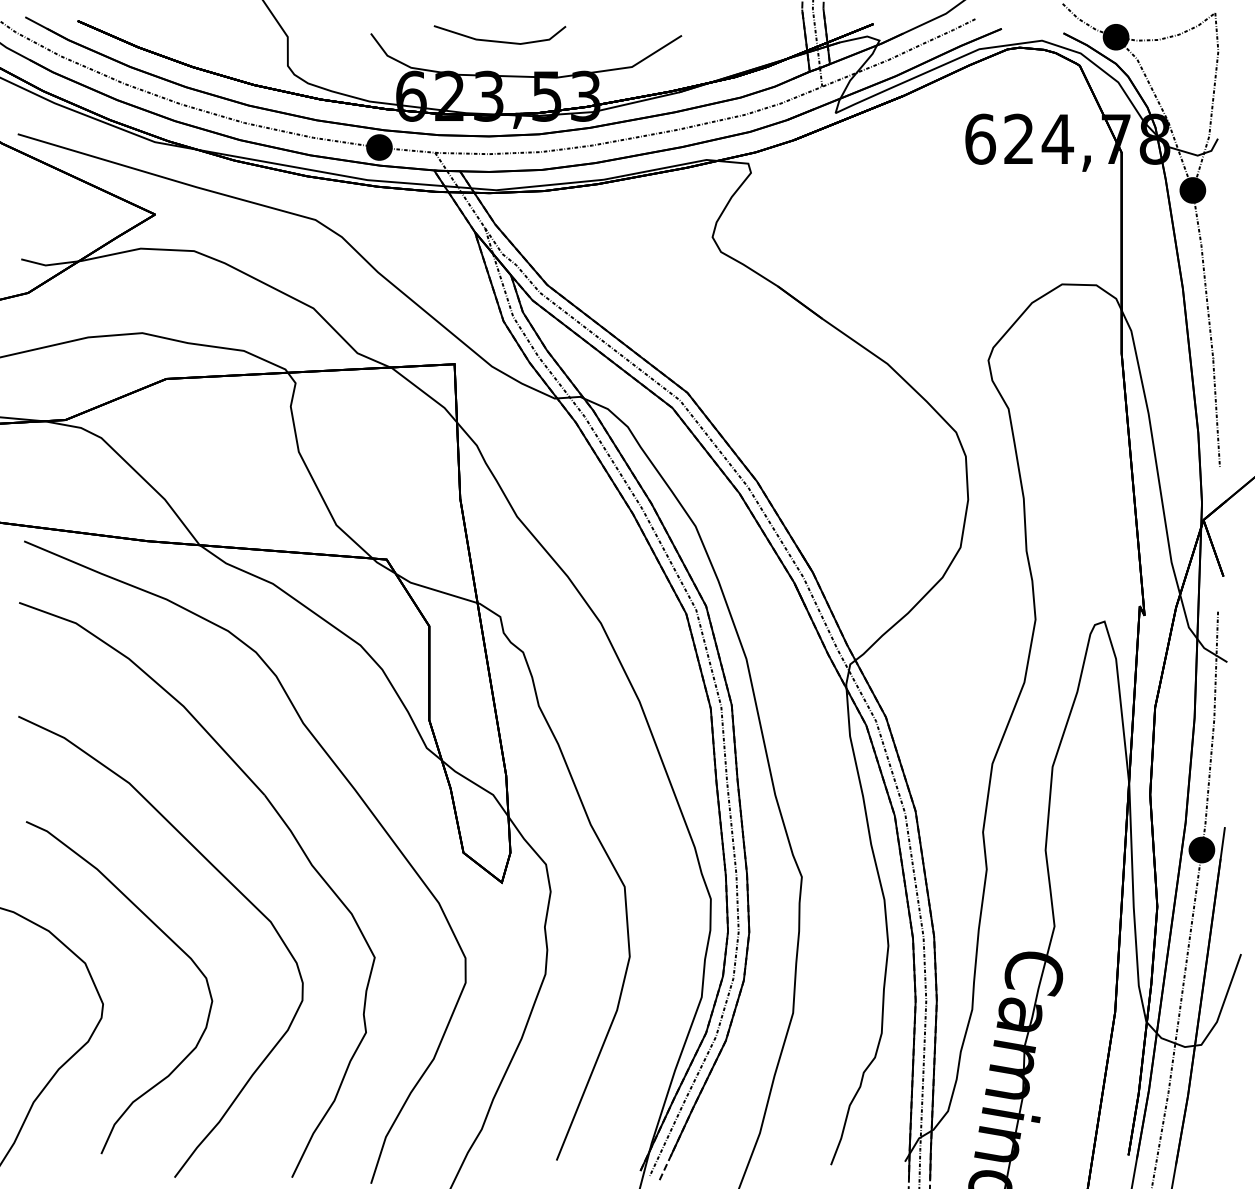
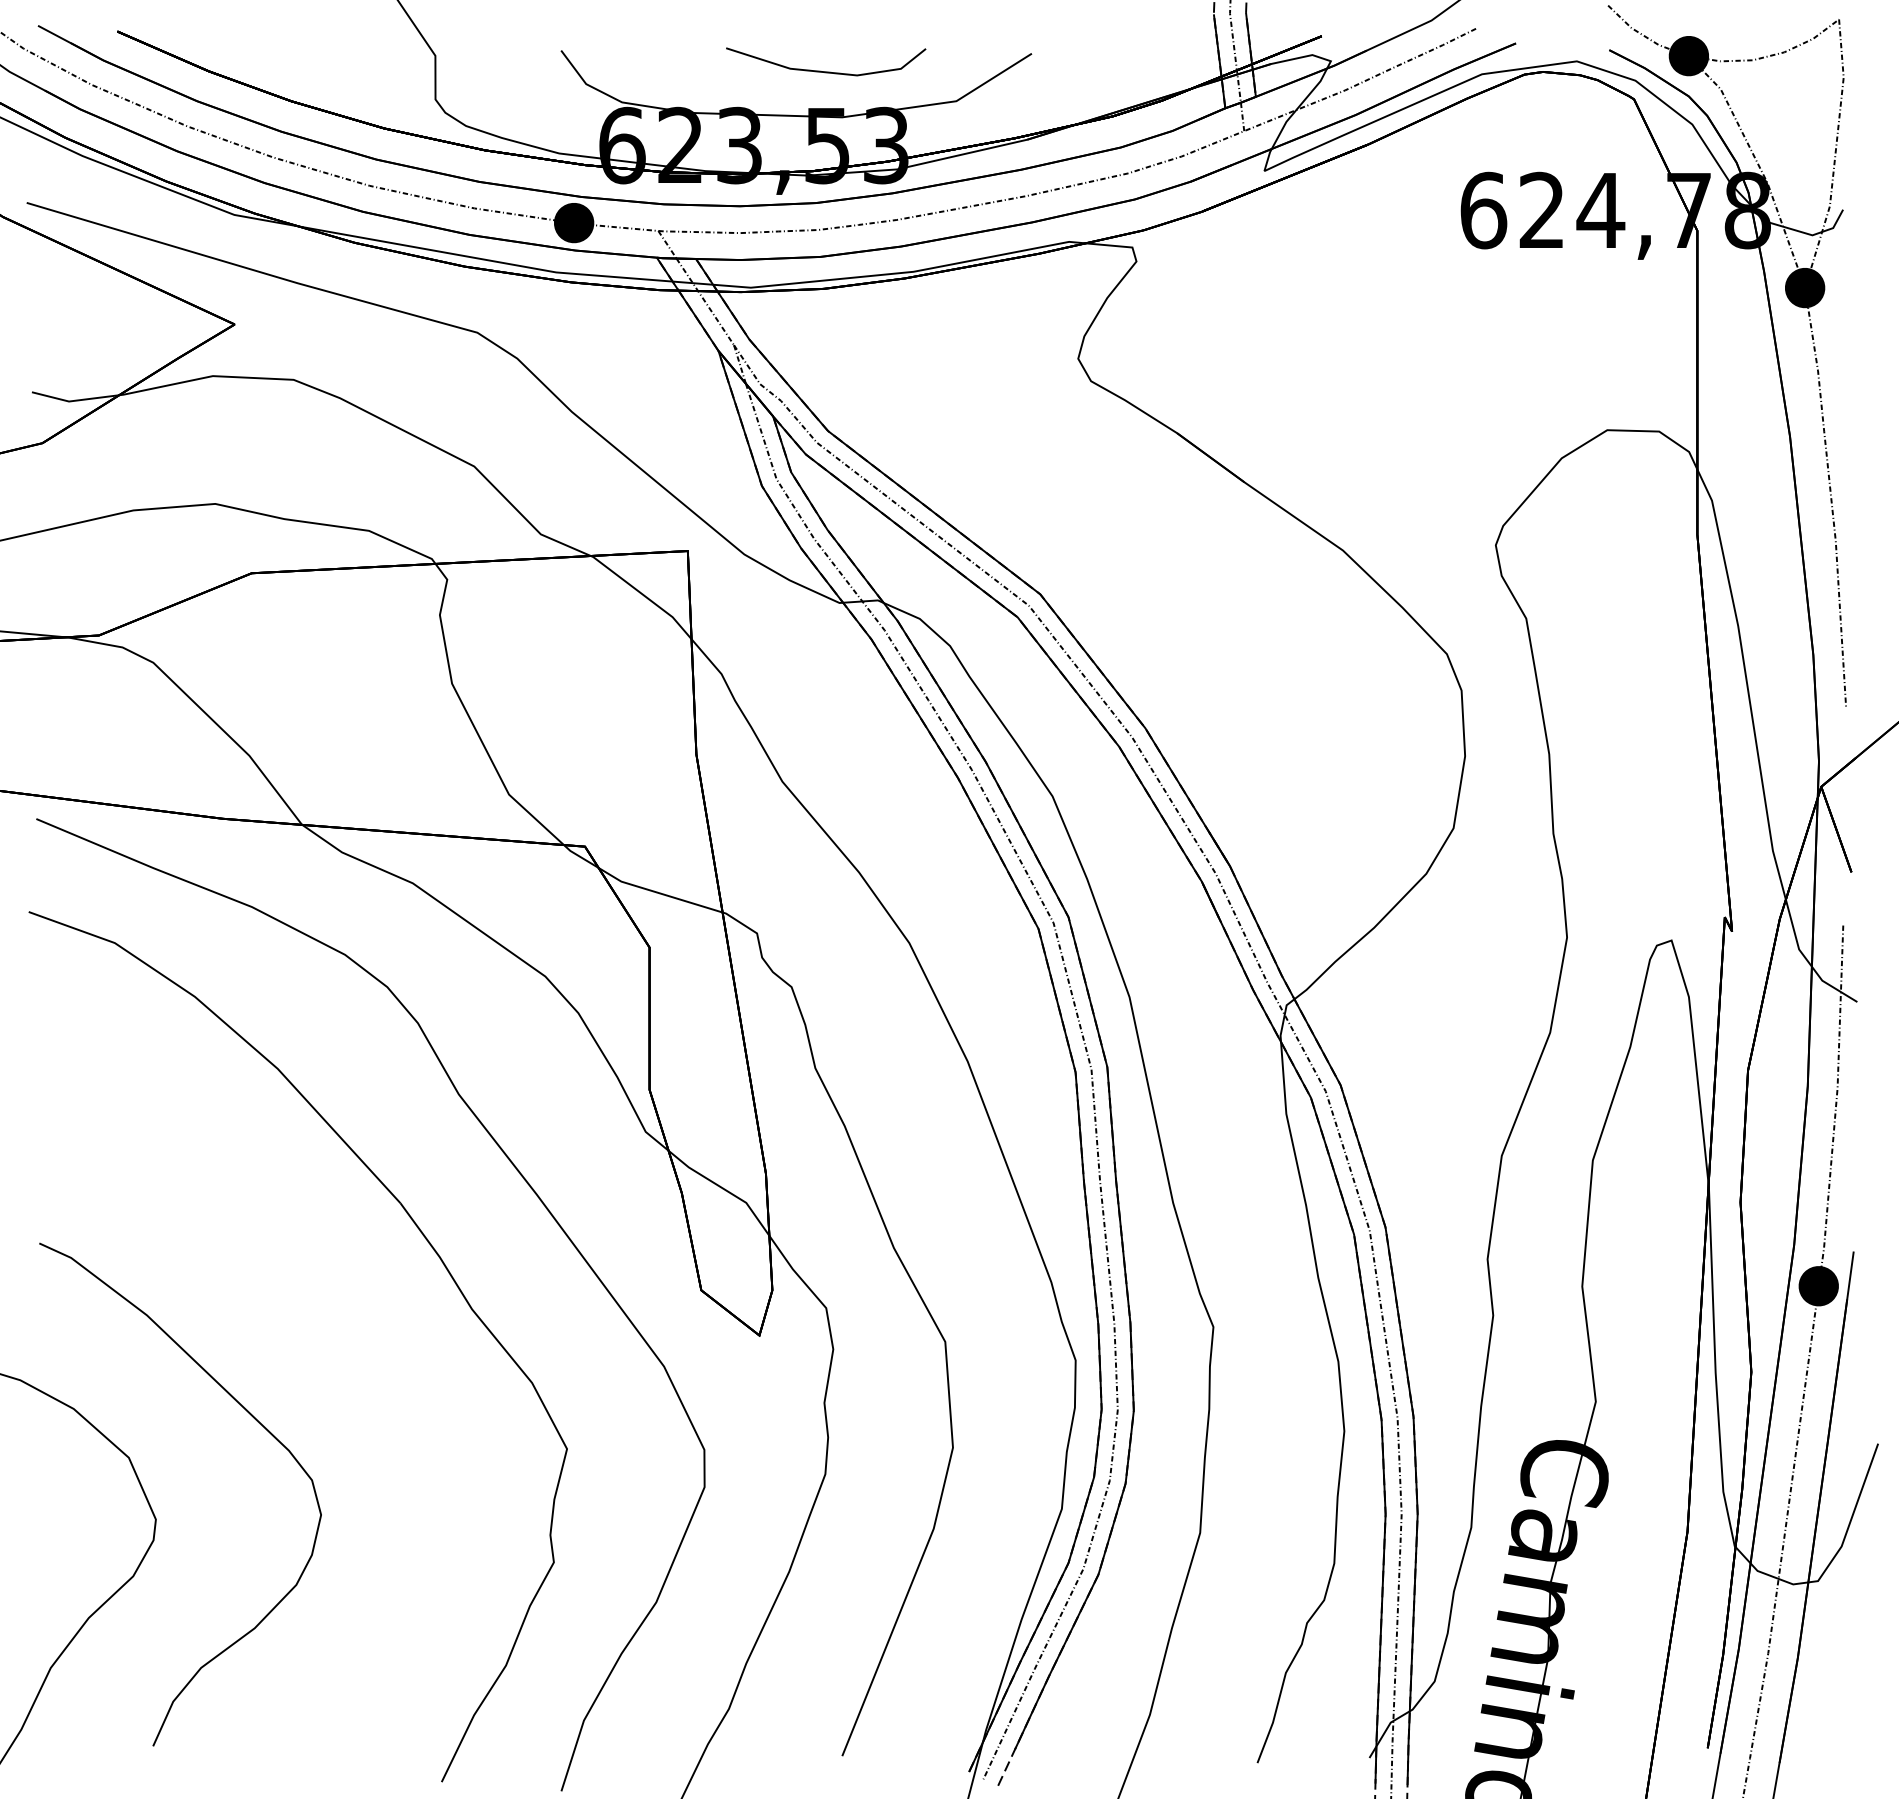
part: (498, 40) -> (823, 70), moved
curve: (226, 880) -> (342, 1332), removed

